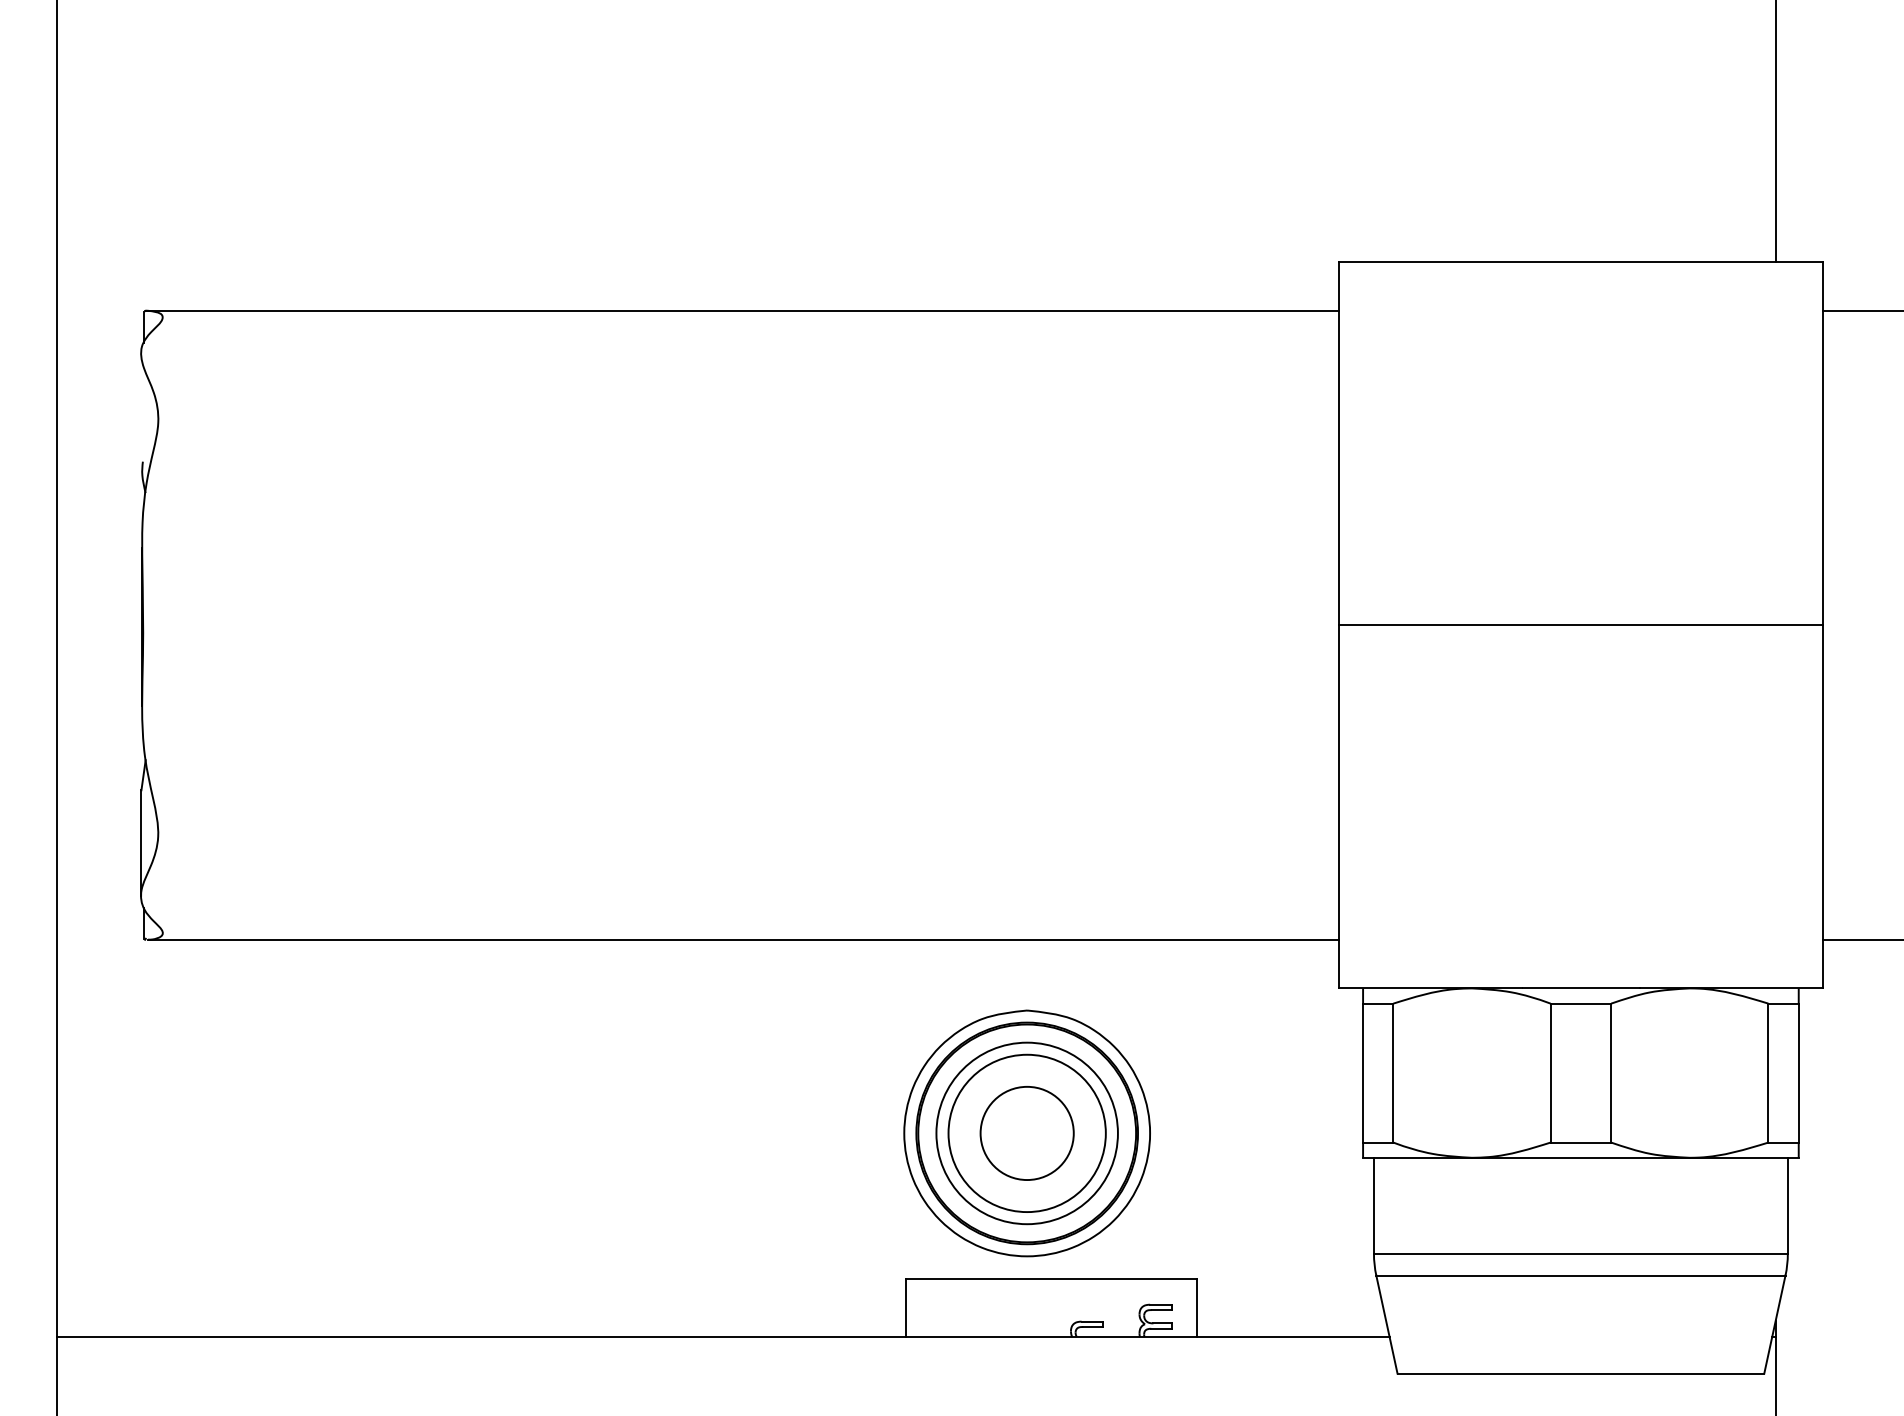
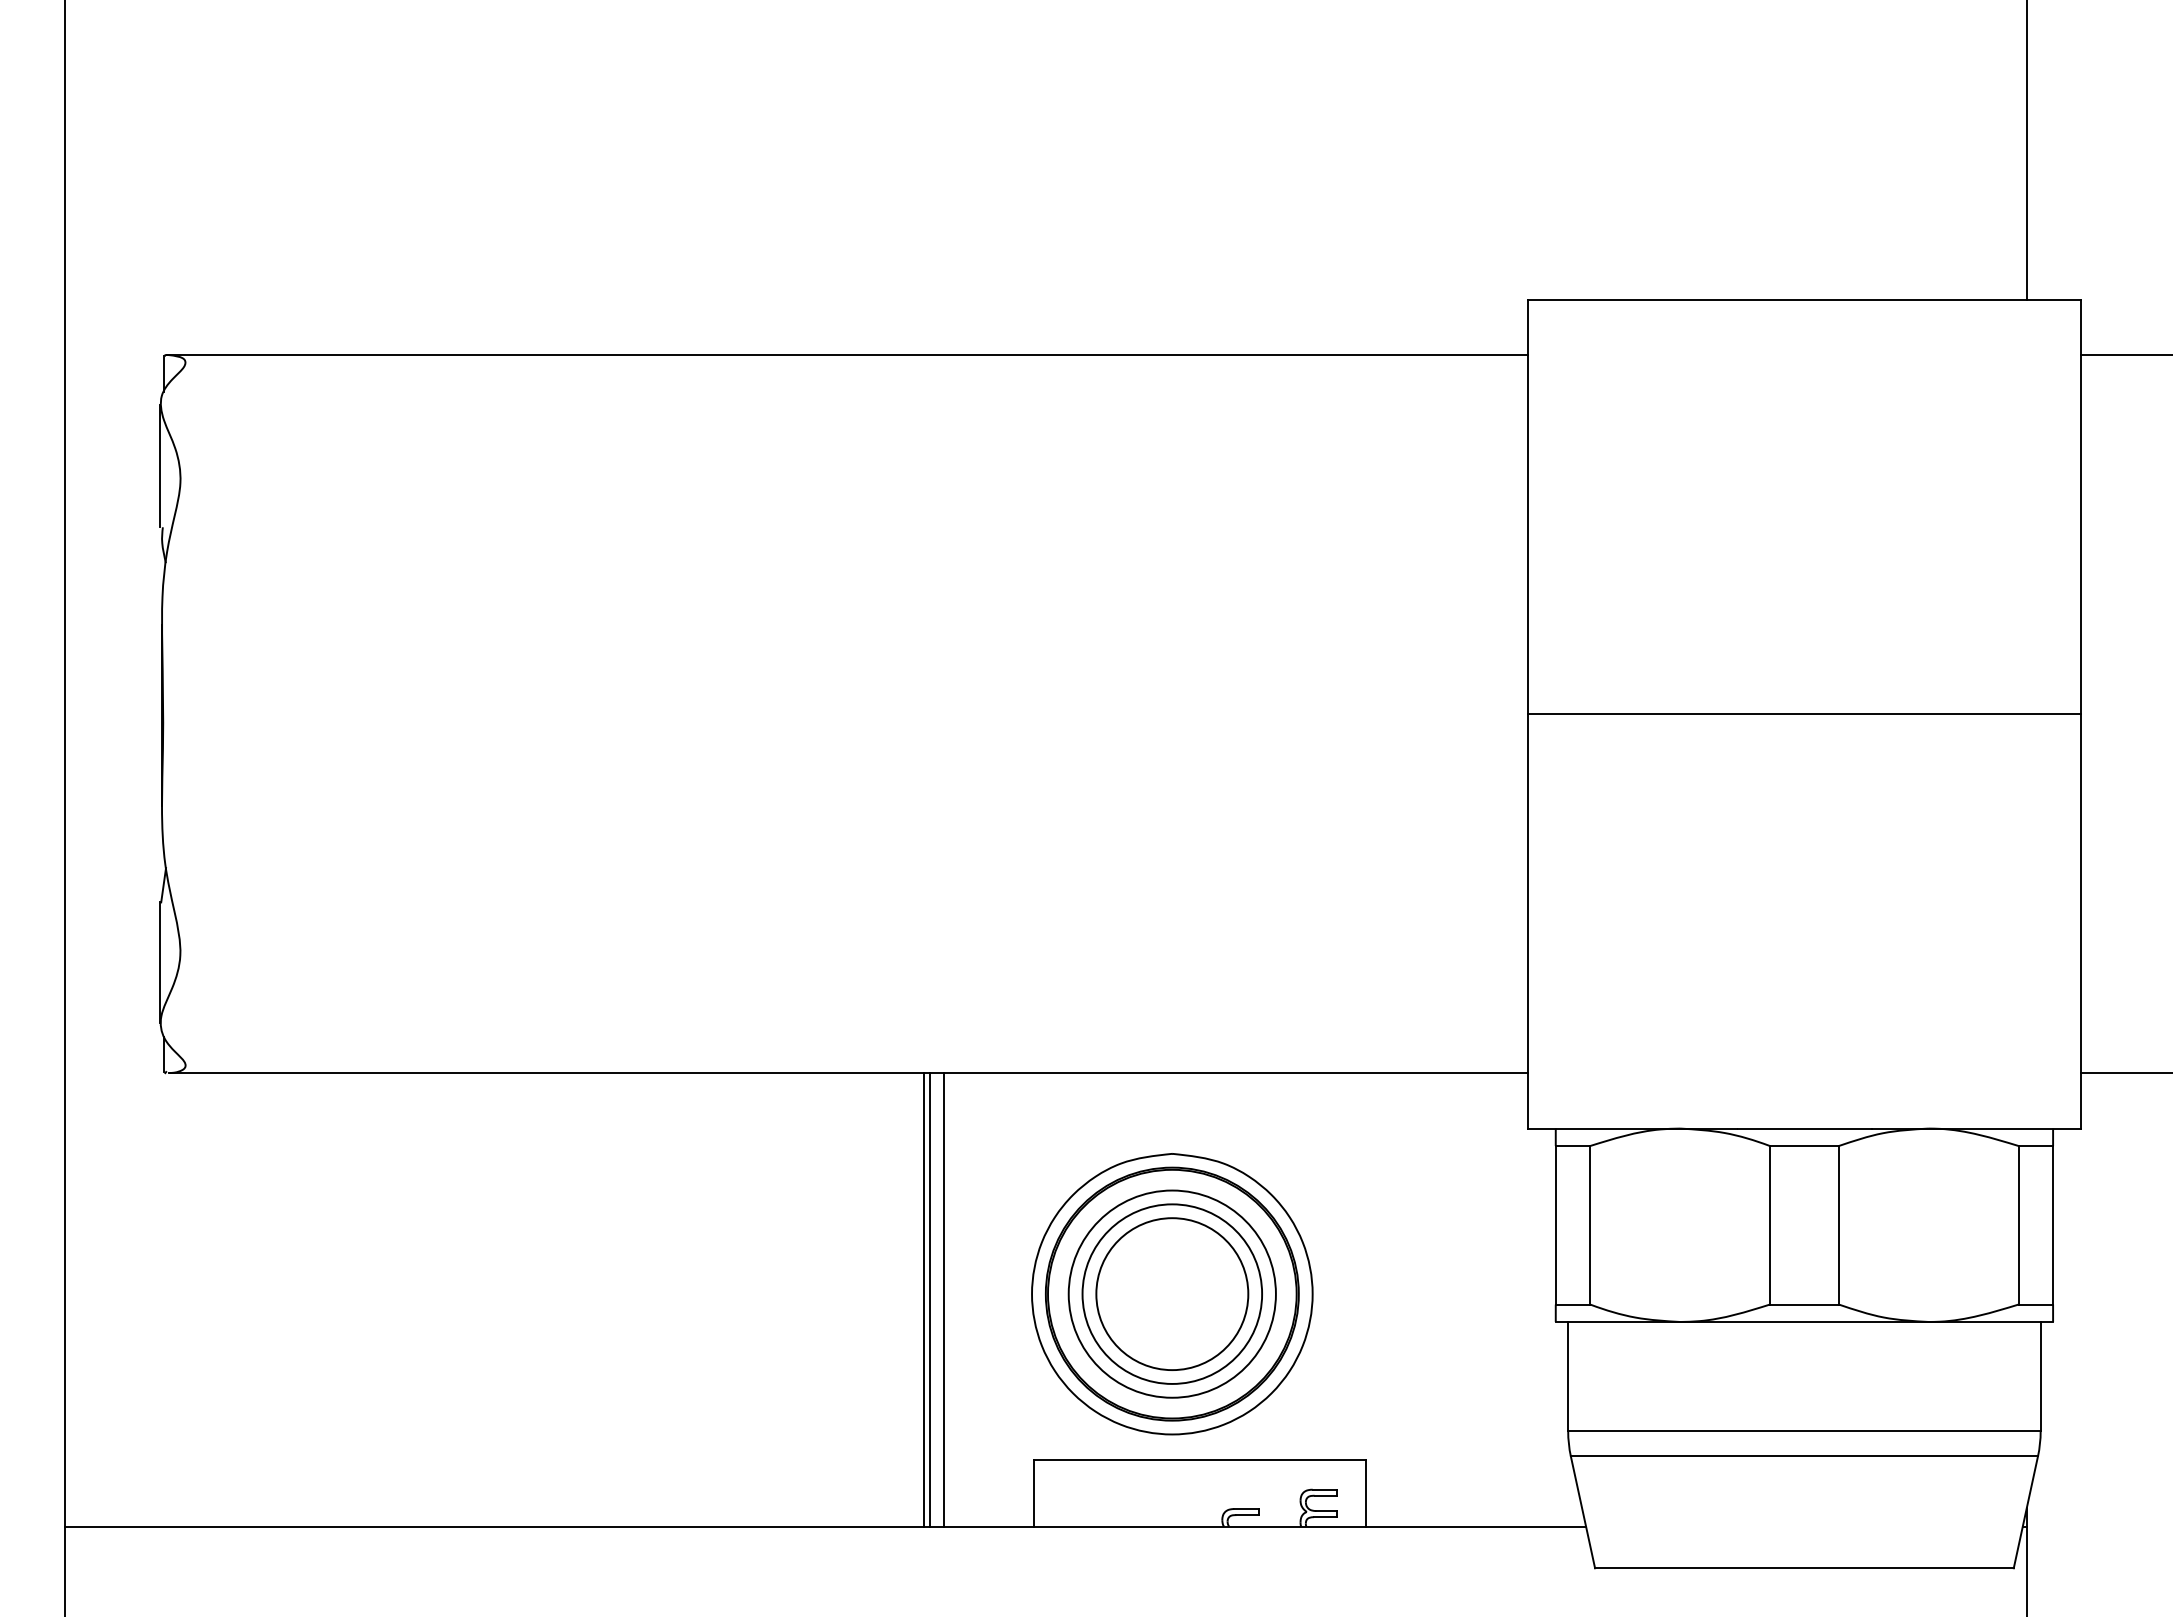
line: (140, 408) -> (160, 466), added
circle: (1027, 1133) -> (1172, 1294), size x1.43
line: (809, 1138) -> (923, 1299), added
line: (814, 1138) -> (929, 1299), added
line: (826, 1138) -> (943, 1299), added

